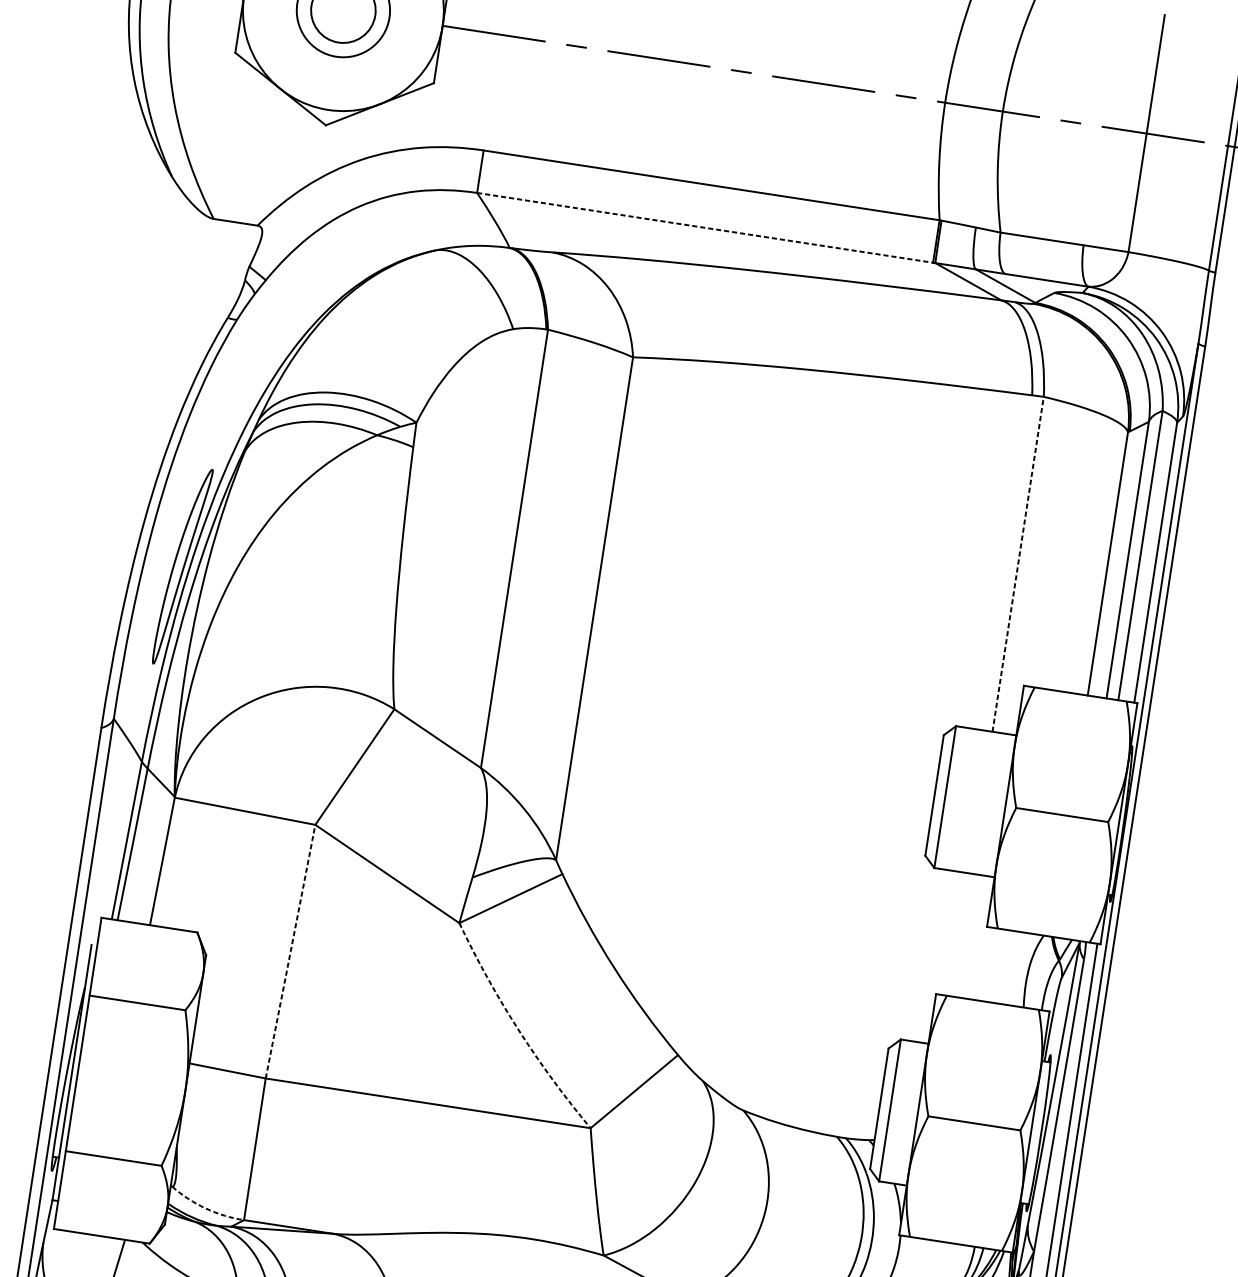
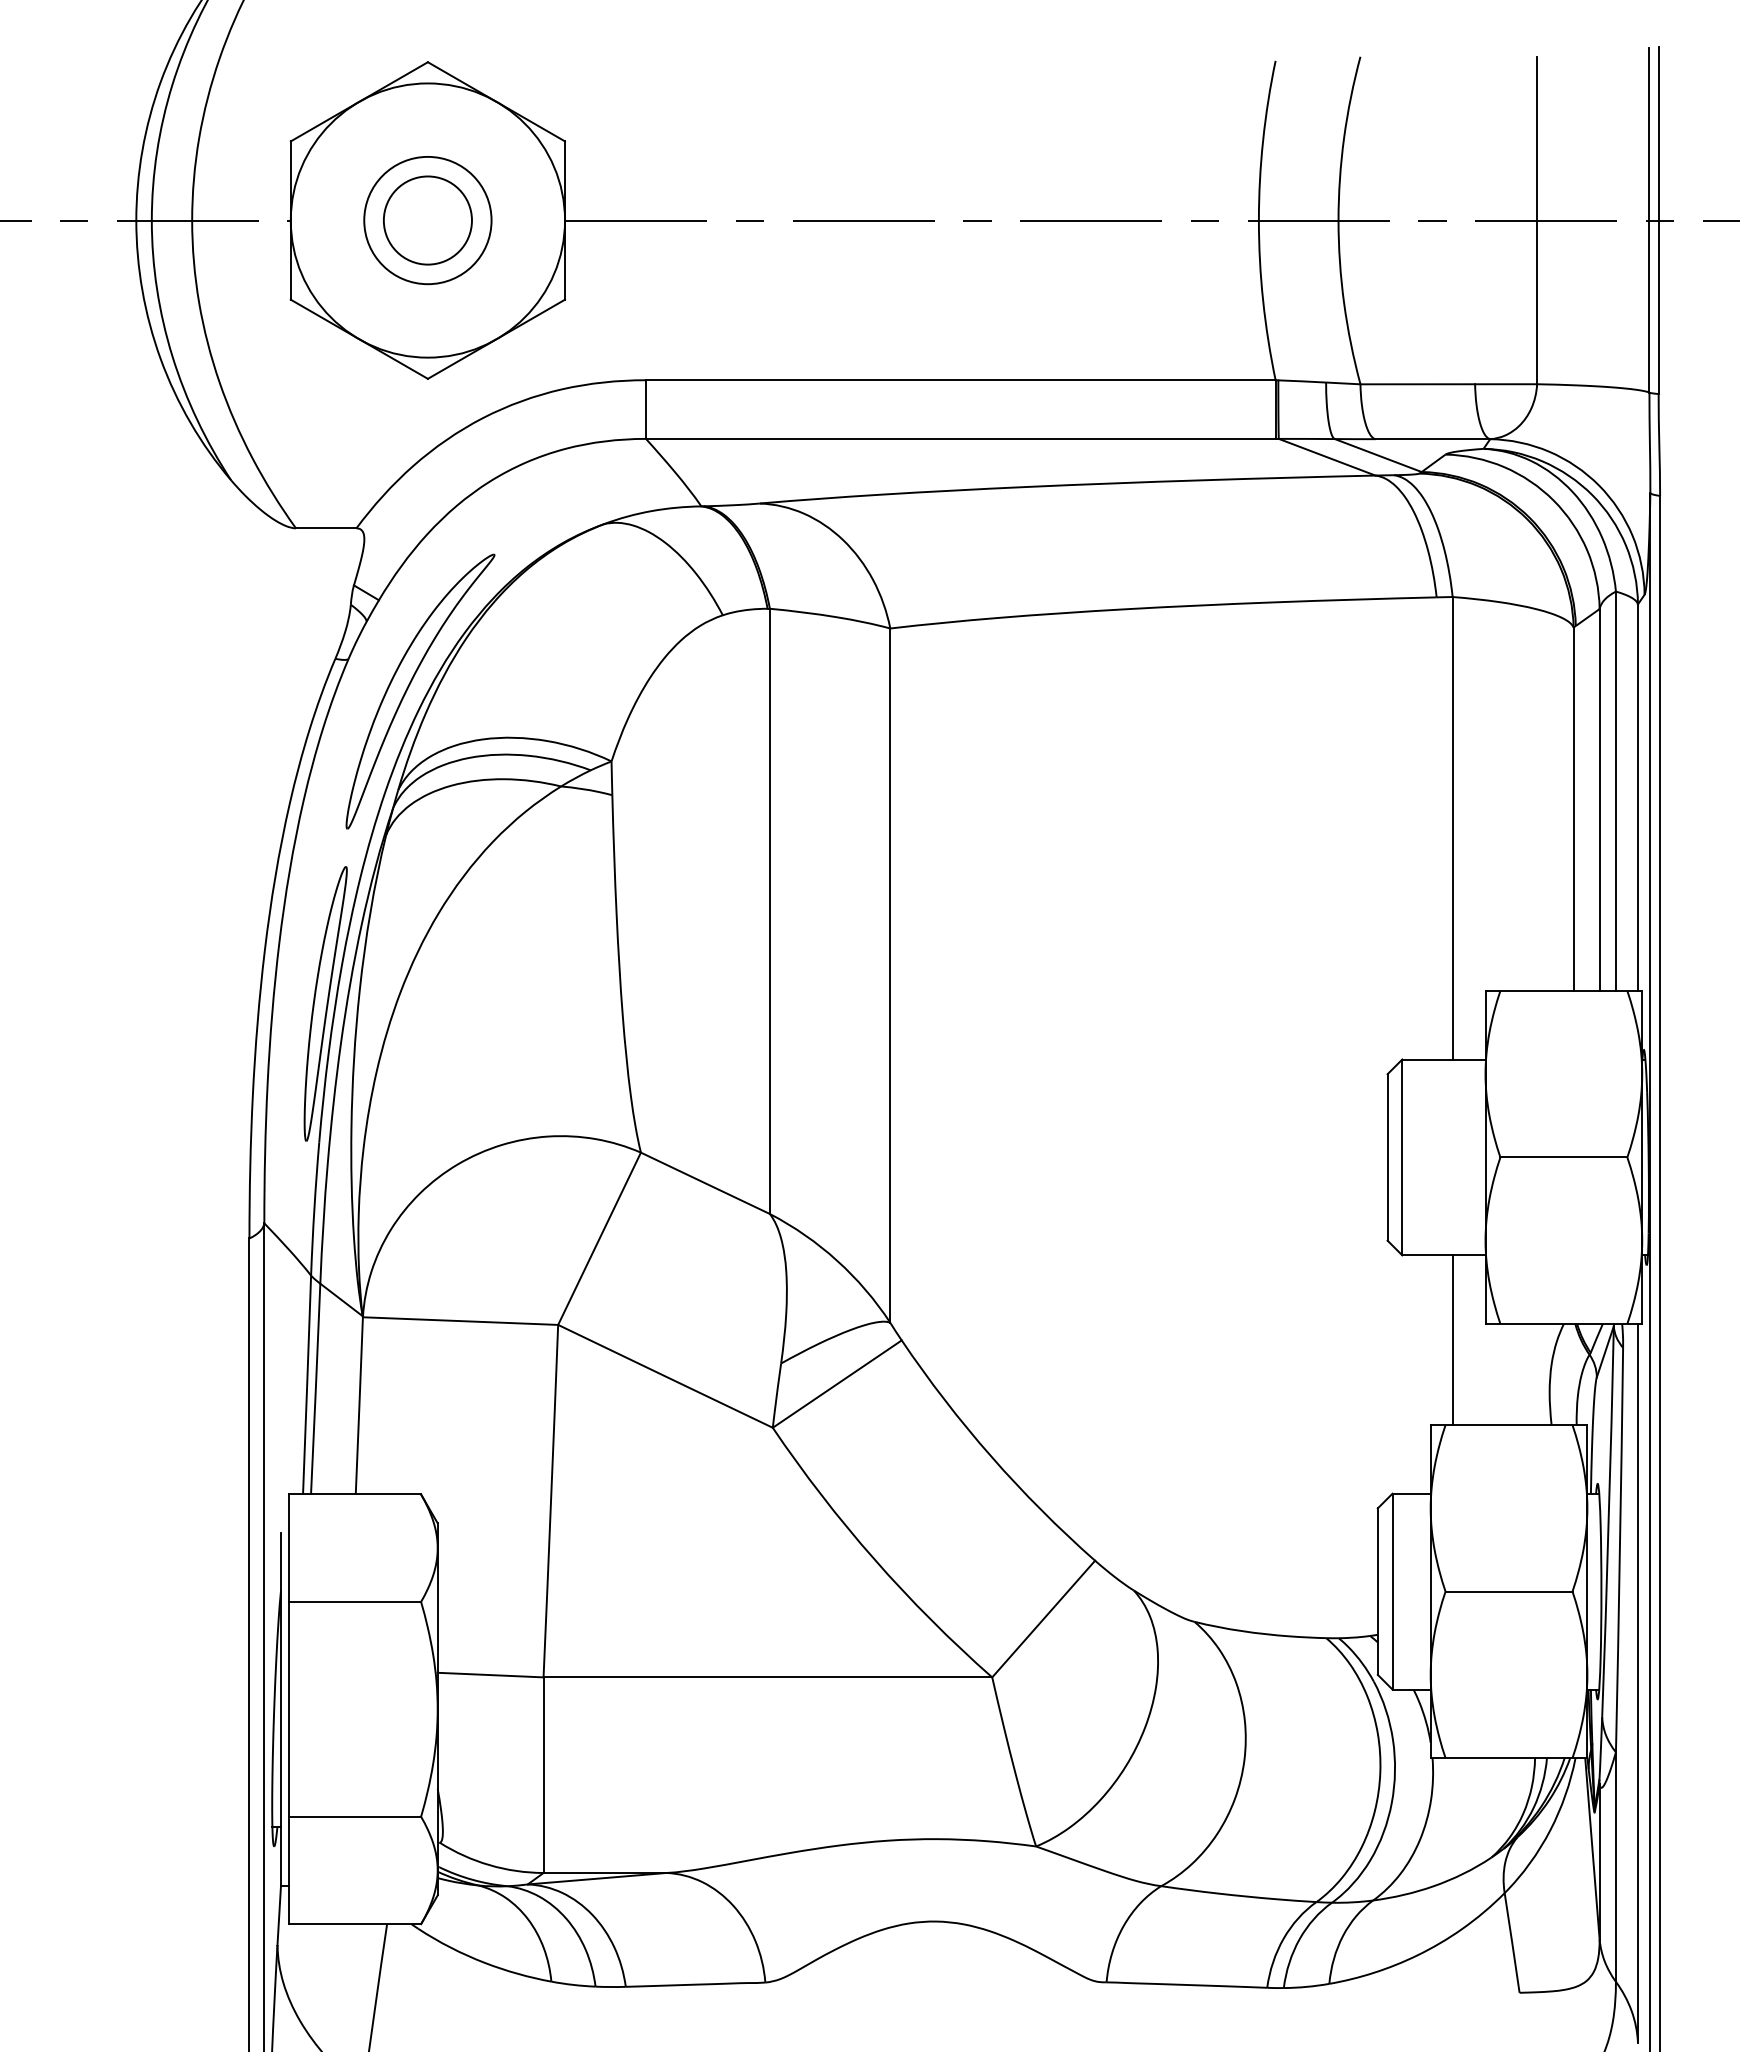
line: (704, 227) -> (960, 438), dashed -> solid
part: (278, 346) -> (409, 686), added
line: (1018, 563) -> (1452, 827), dashed -> solid
line: (961, 935) -> (1452, 1340), added
arc: (290, 951) -> (551, 1501), dashed -> solid
arc: (518, 1029) -> (874, 1559), dashed -> solid
arc: (205, 1208) -> (489, 1865), dashed -> solid

